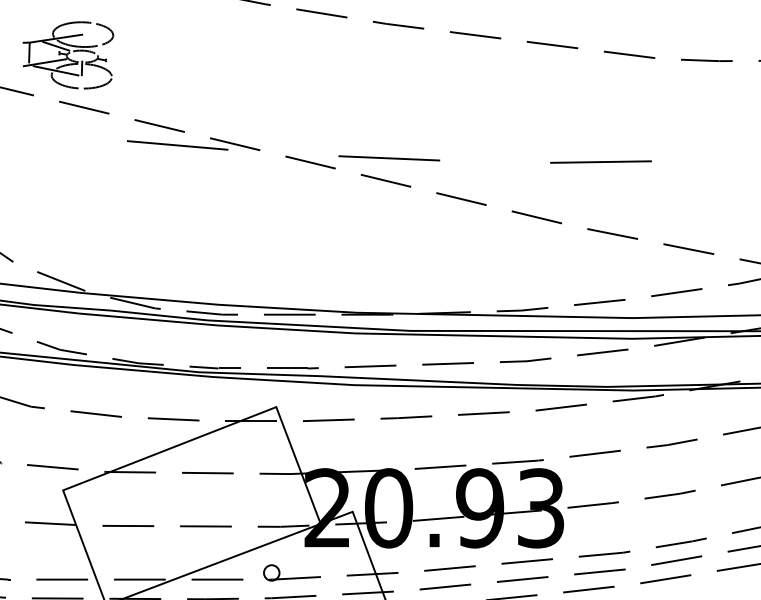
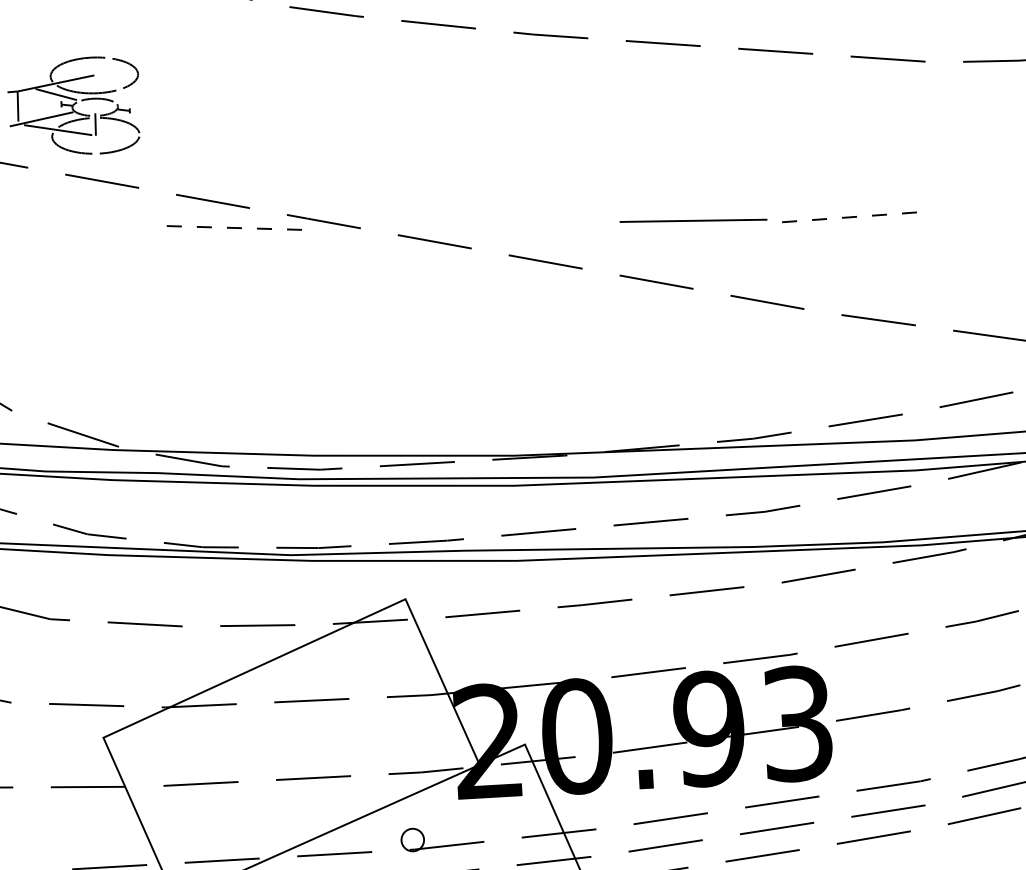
line: (177, 145) -> (240, 228), solid -> dashed
line: (389, 158) -> (693, 221), moved
line: (601, 162) -> (856, 217), solid -> dashed

